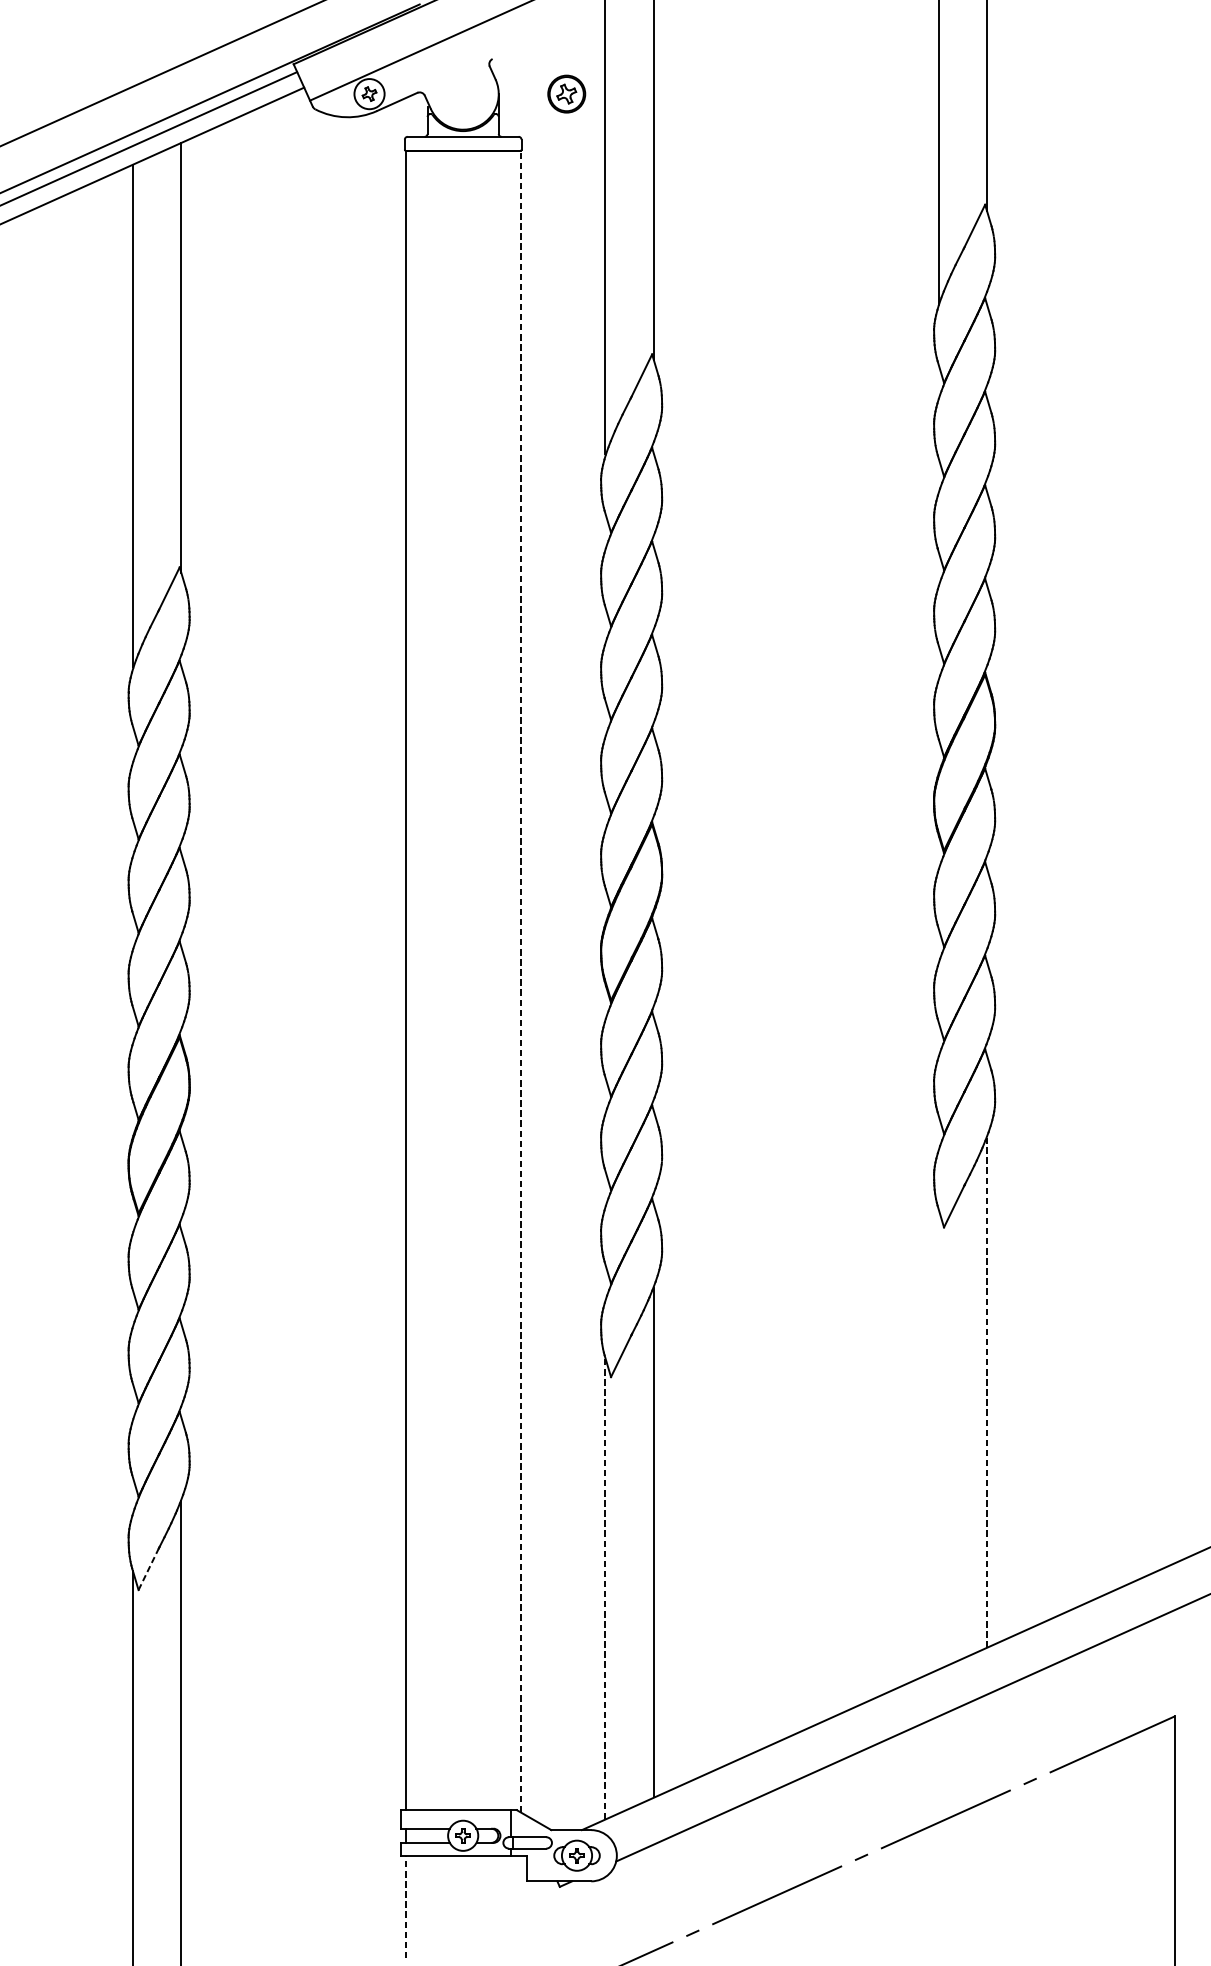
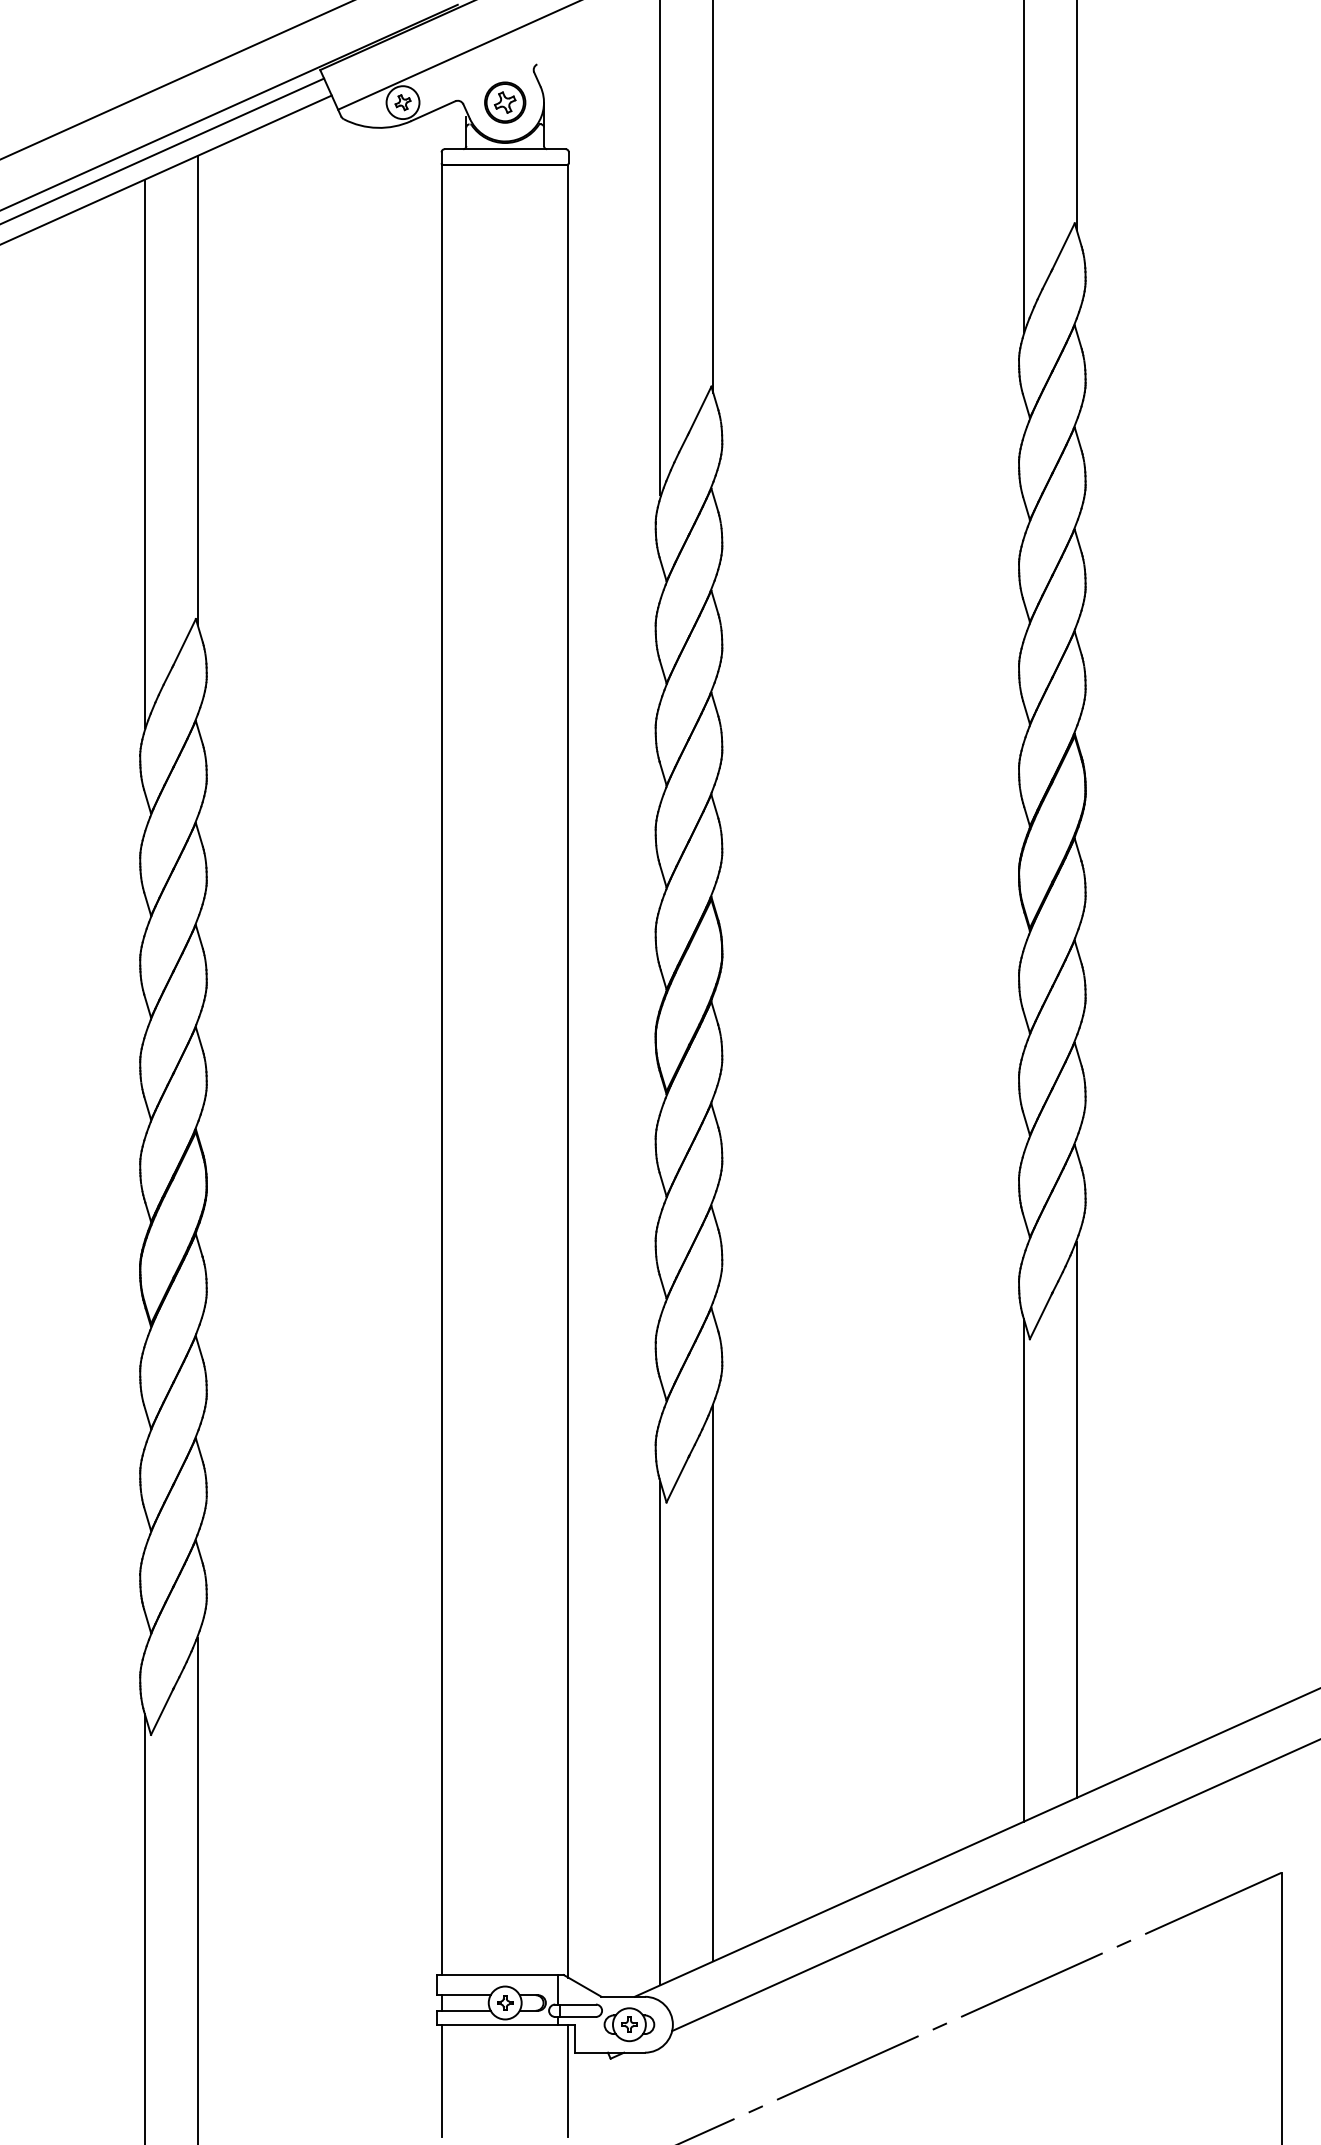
part: (567, 93) -> (505, 102), moved
line: (521, 981) -> (568, 1070), dashed -> solid
line: (986, 1392) -> (1076, 1519), dashed -> solid
line: (938, 1438) -> (1023, 1569), added
line: (149, 1568) -> (162, 1711), dashed -> solid
line: (605, 1587) -> (660, 1732), dashed -> solid
line: (405, 1906) -> (442, 2080), dashed -> solid
line: (521, 1906) -> (568, 2080), added

